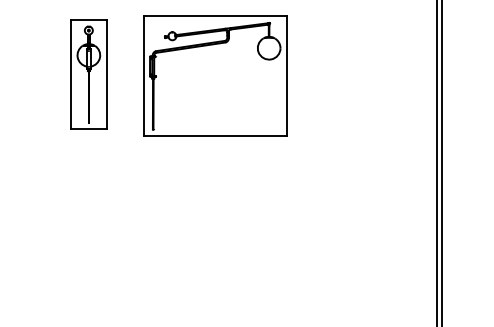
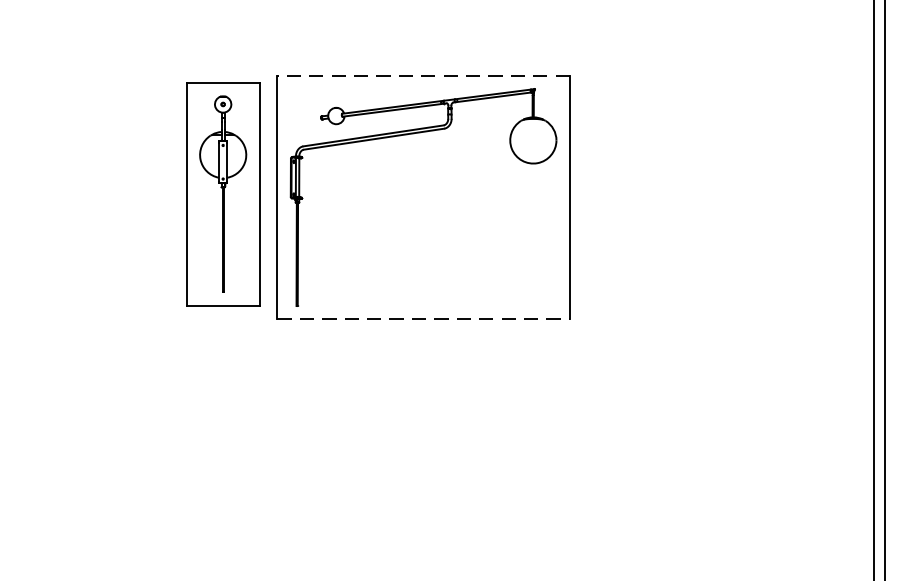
line: (215, 16) -> (424, 75), solid -> dashed
part: (88, 74) -> (222, 193), moved
line: (215, 136) -> (424, 320), solid -> dashed

